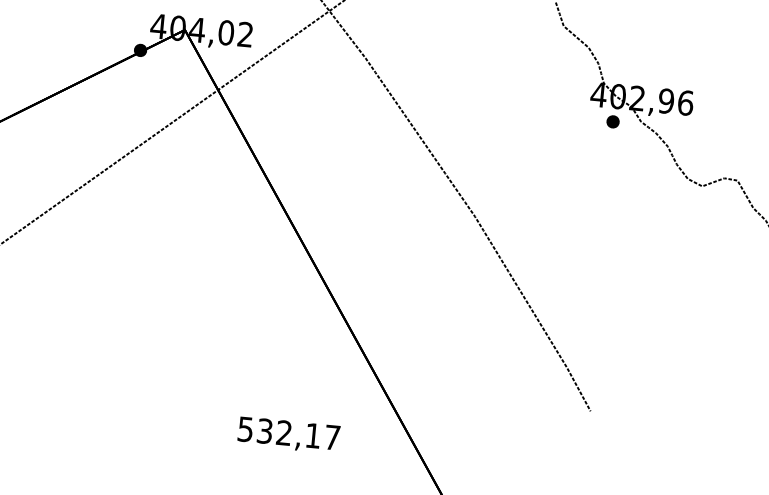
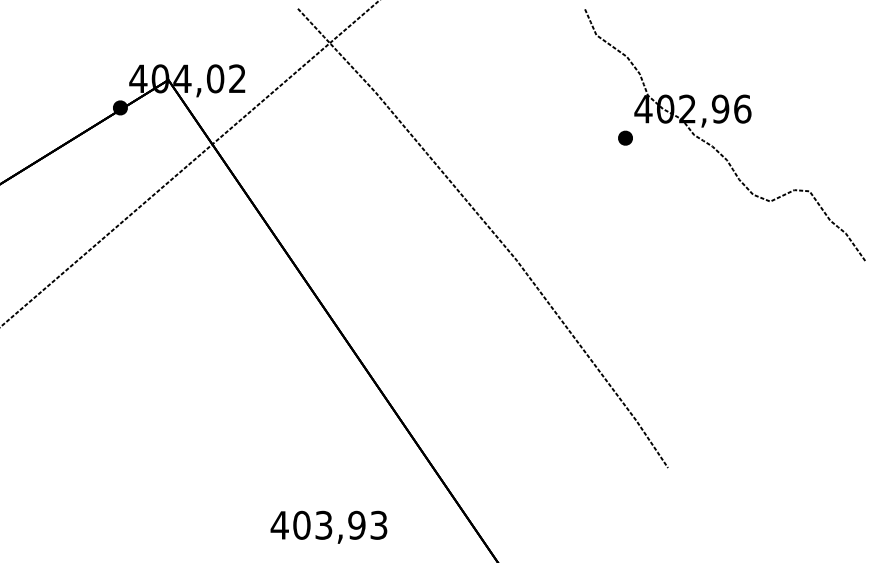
part: (613, 121) -> (625, 137), moved
text: (288, 432) -> (328, 524), 532,17 -> 403,93

